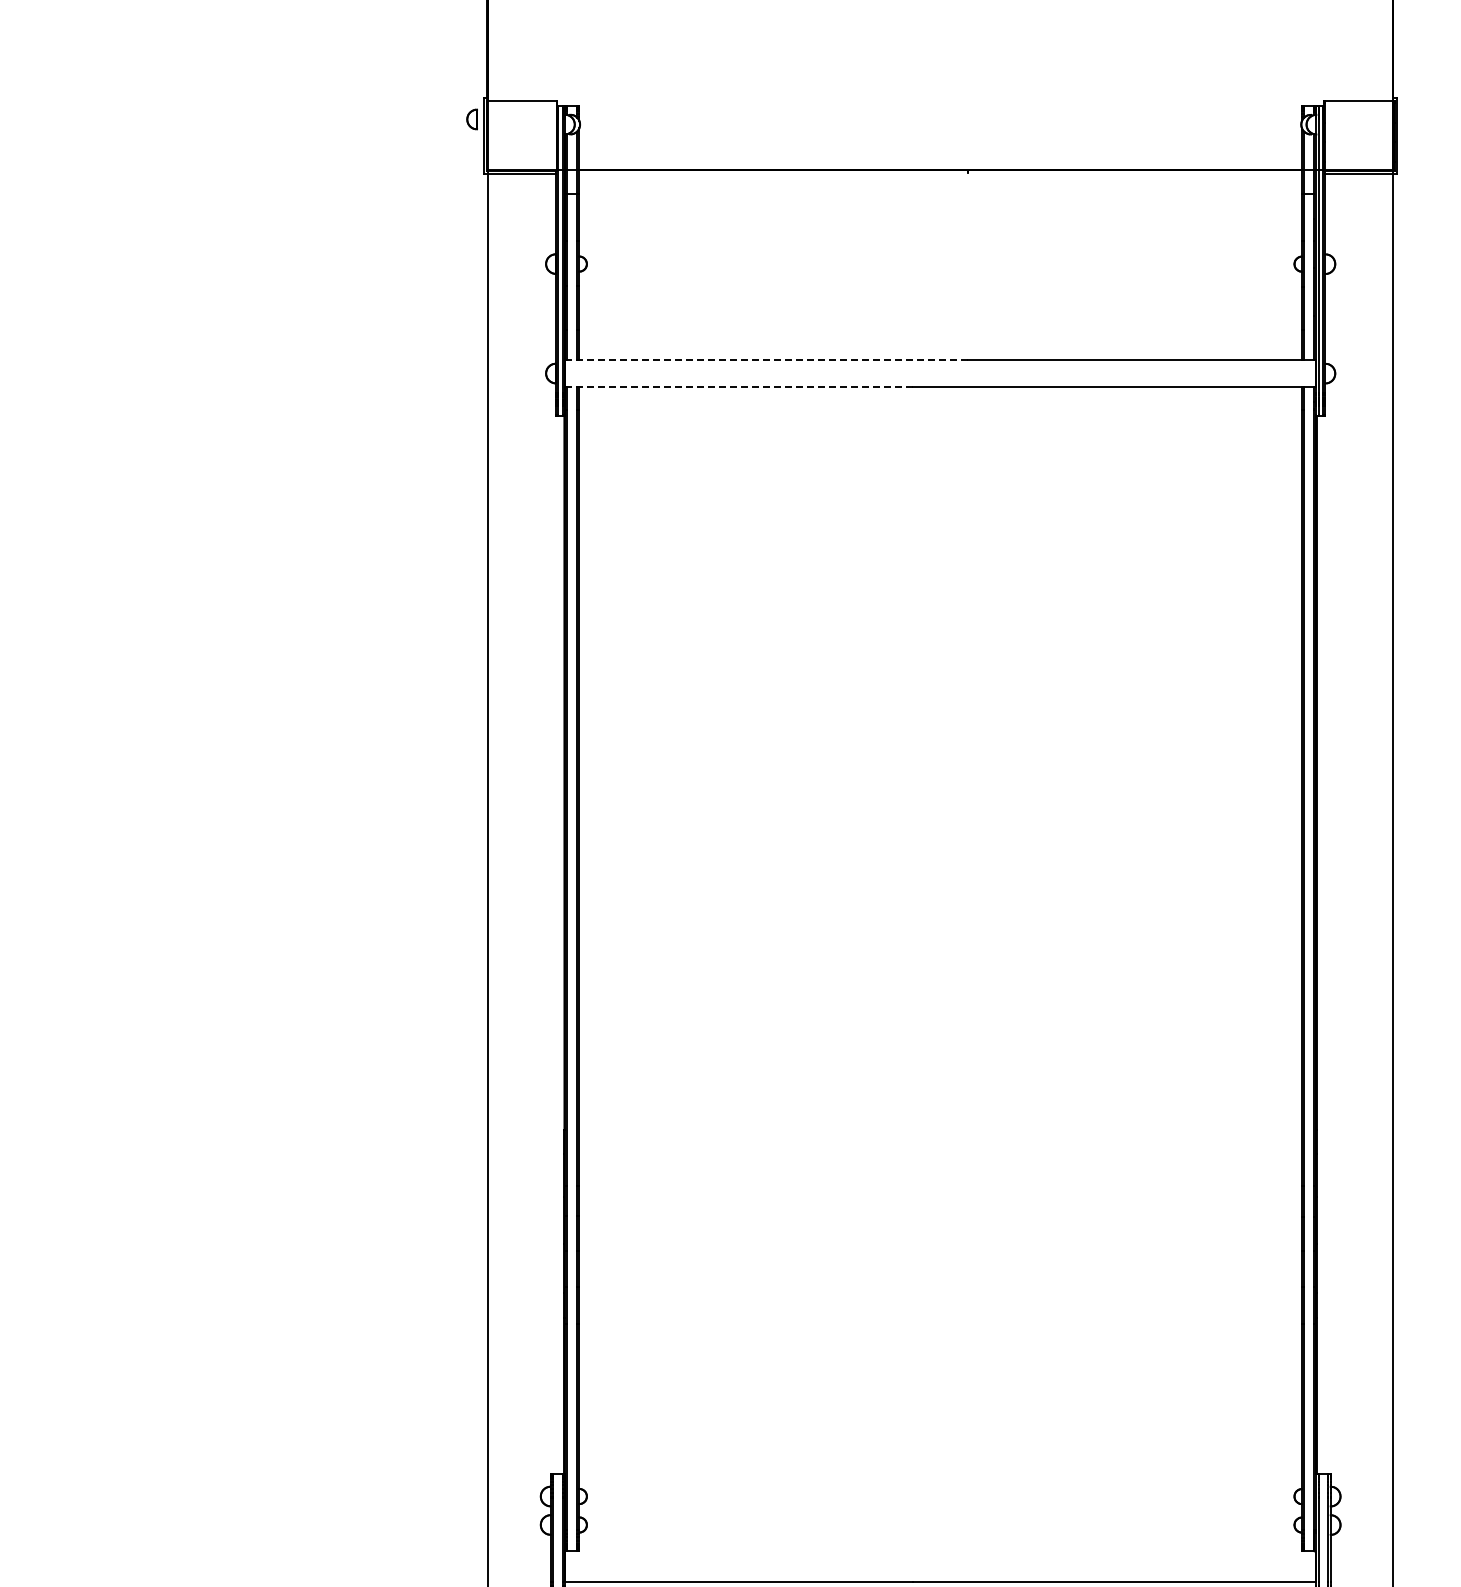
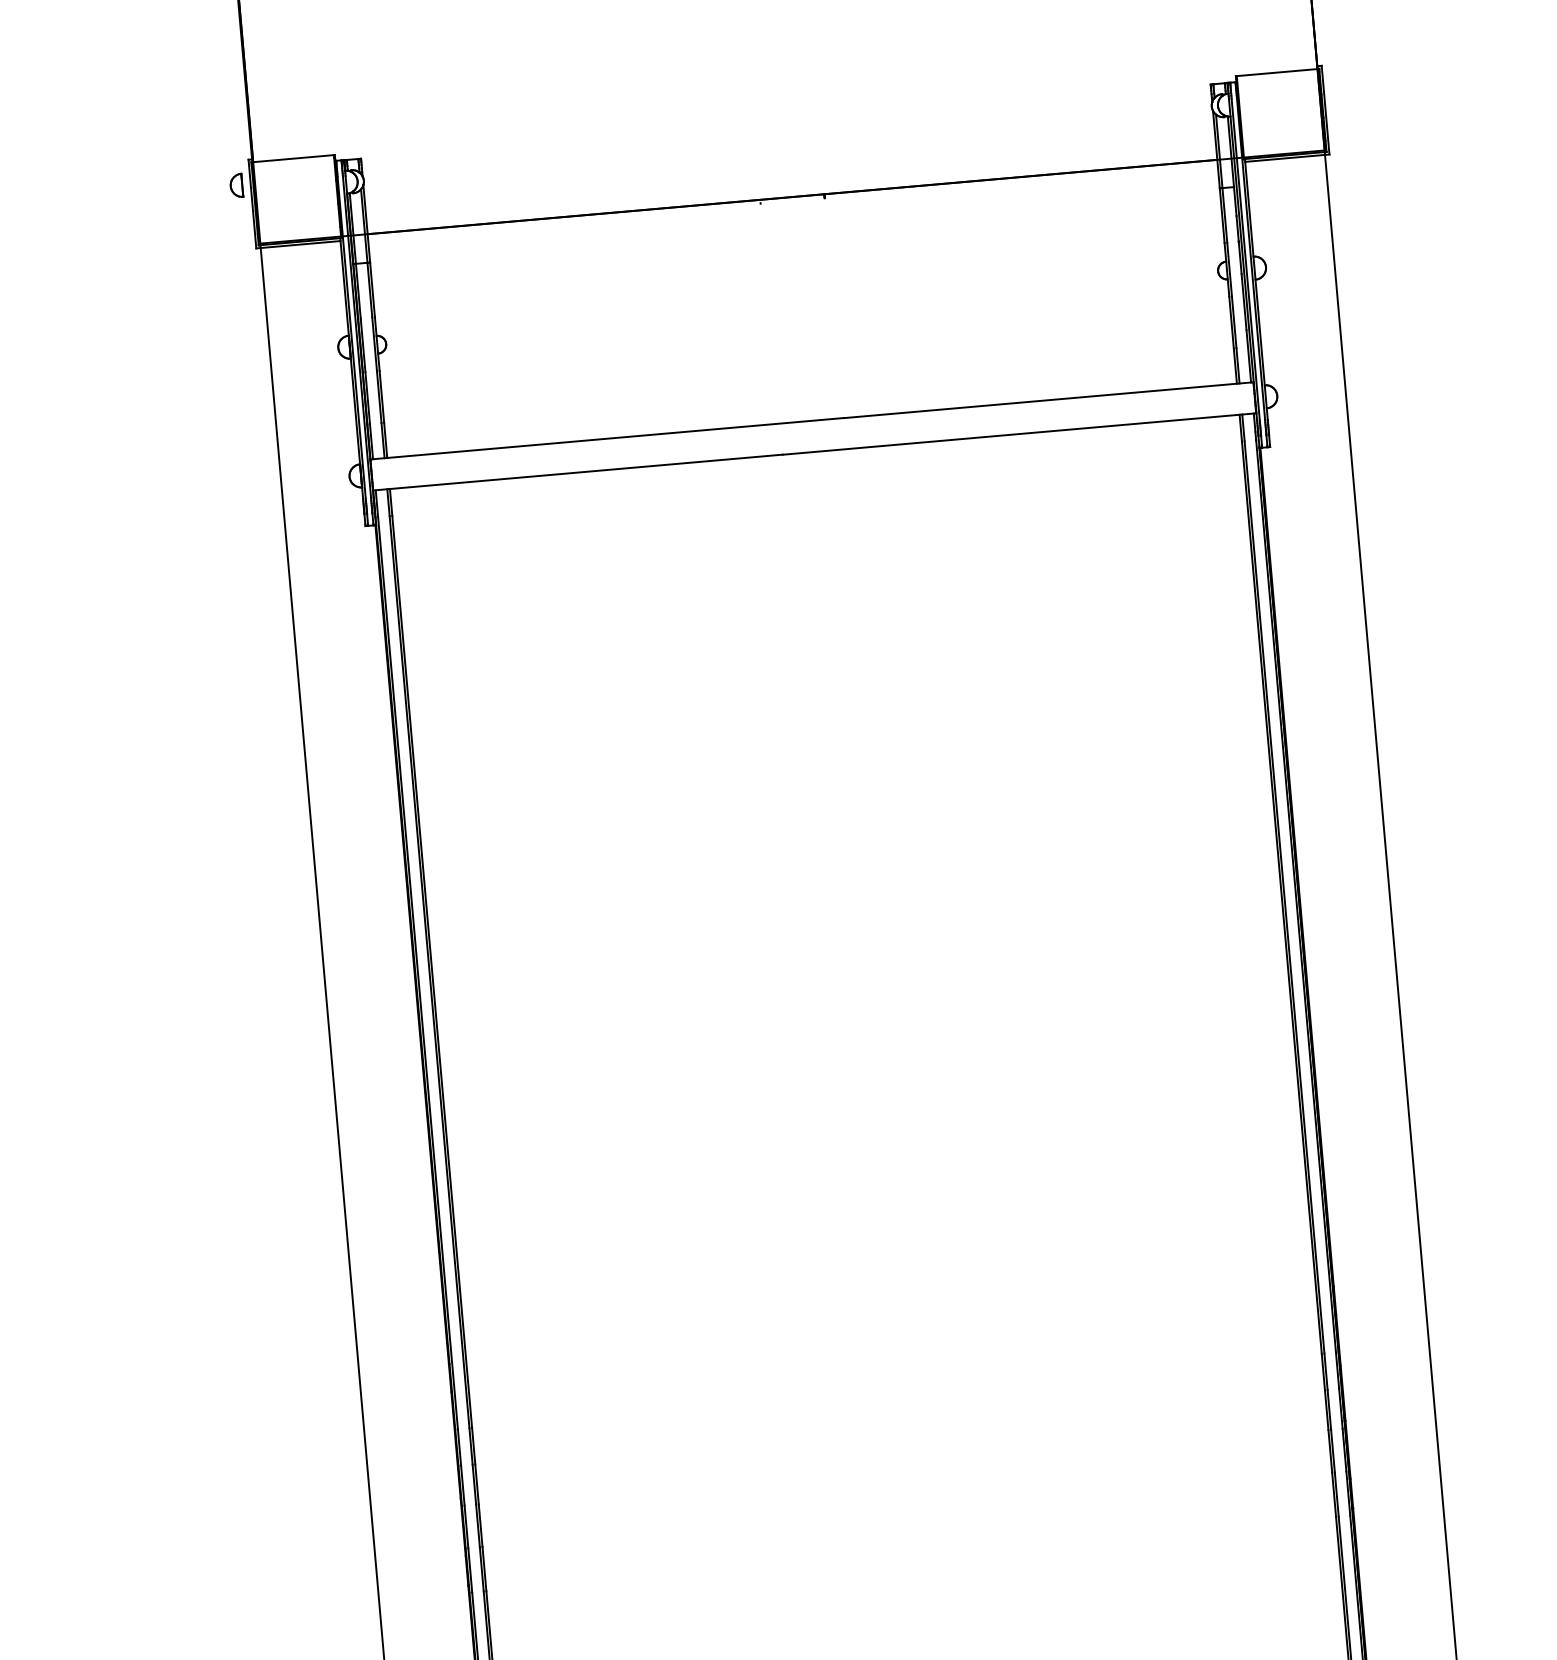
line: (765, 360) -> (606, 438), dashed -> solid
line: (738, 386) -> (577, 472), dashed -> solid

